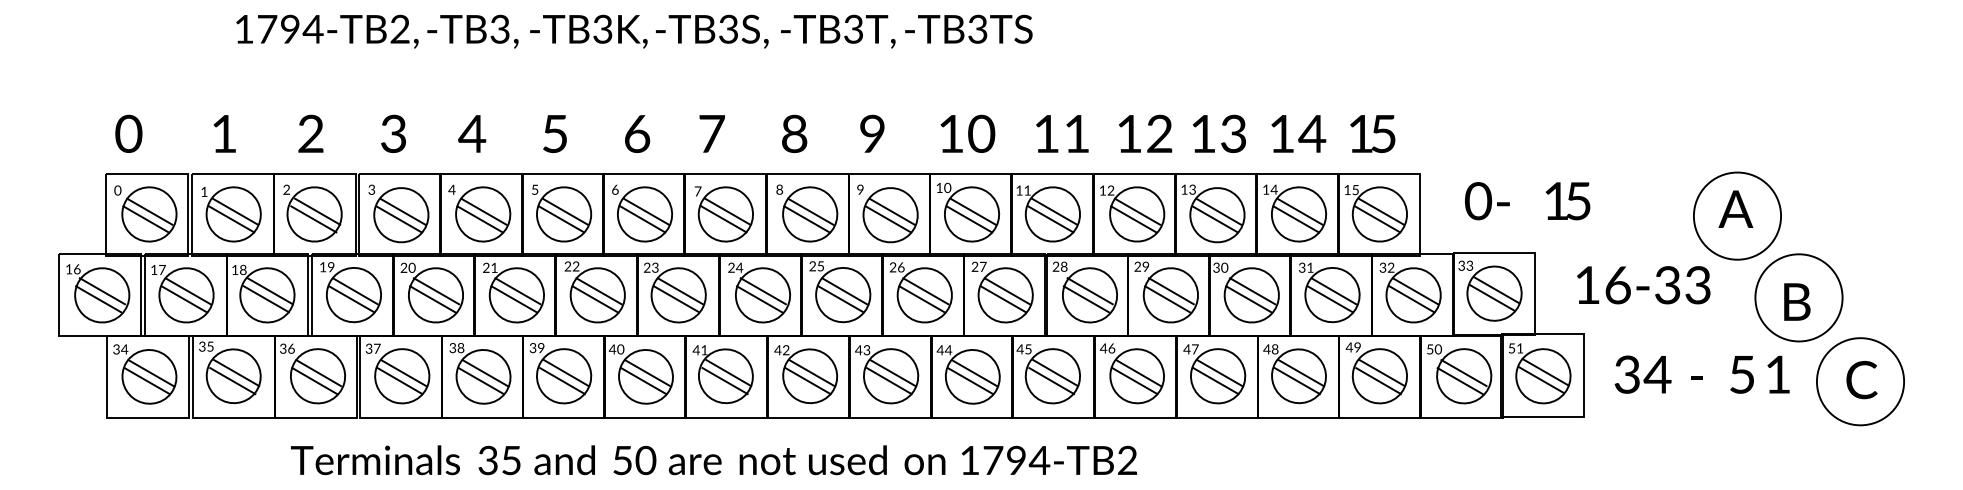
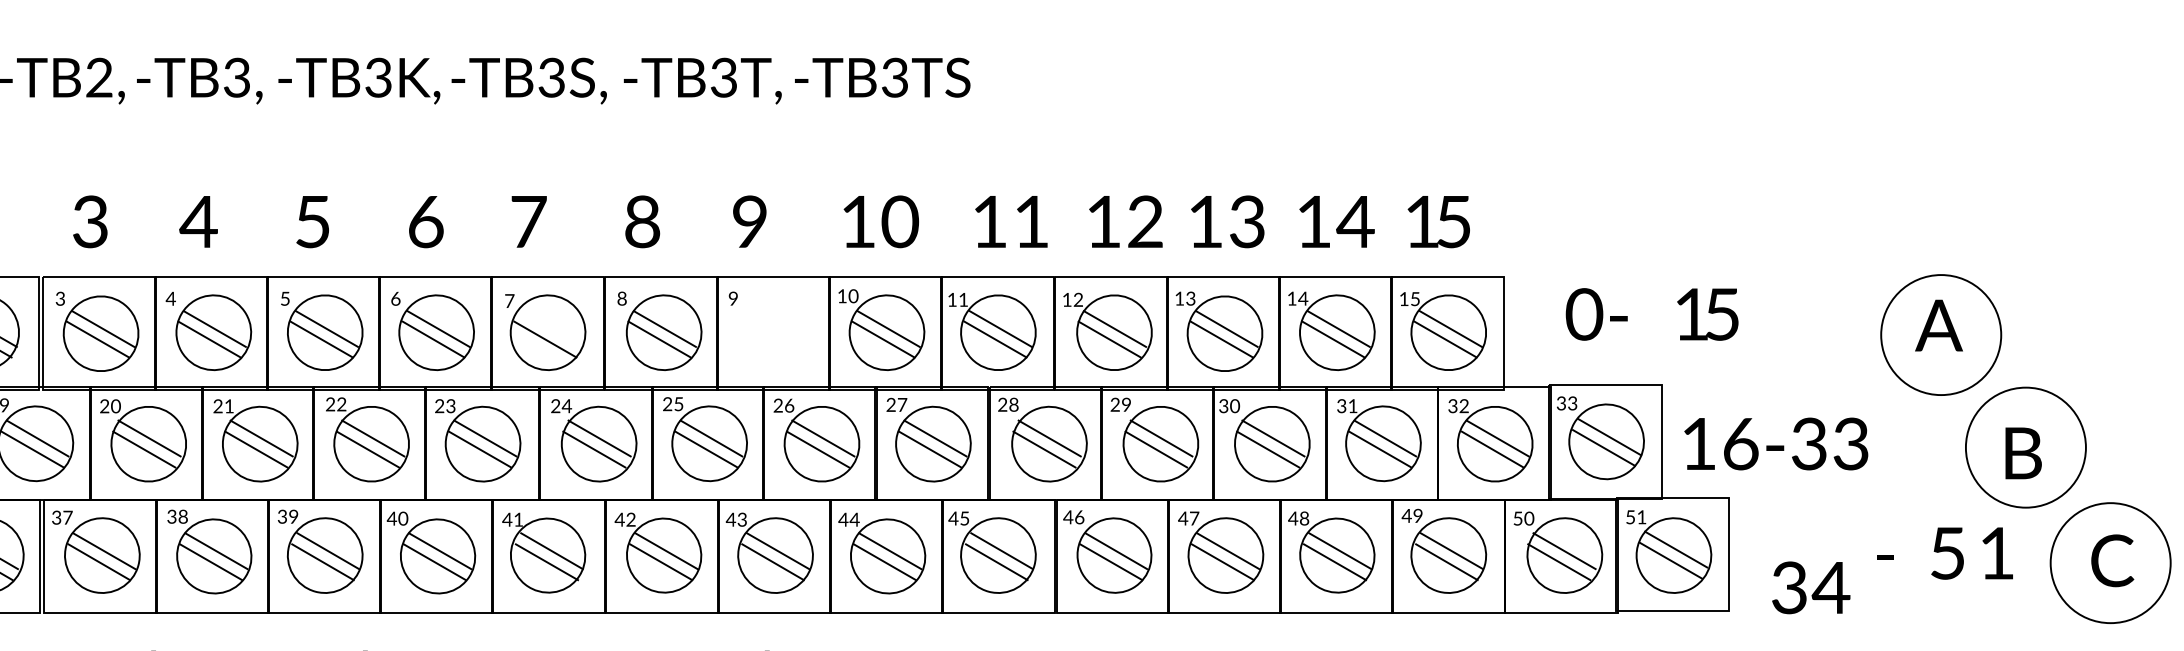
line: (727, 211) -> (550, 328), removed
part: (890, 215) -> (774, 334), removed
text: (1643, 285) -> (1775, 444), moved
text: (1642, 374) -> (1810, 587), moved

